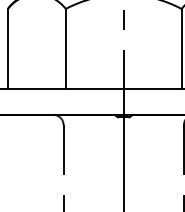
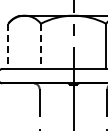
line: (8, 49) -> (8, 46), solid -> dashed
line: (65, 49) -> (40, 46), solid -> dashed

